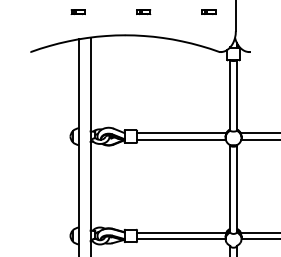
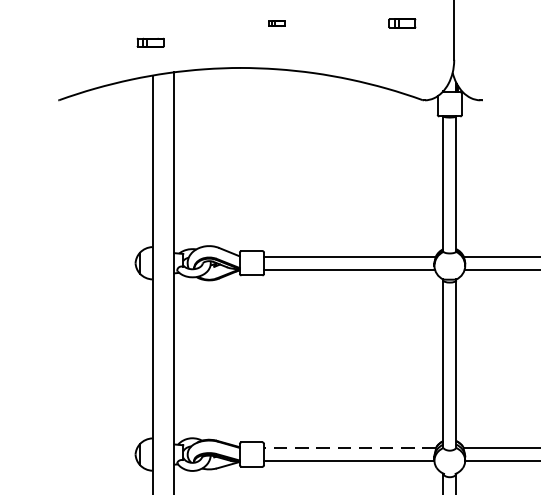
part: (77, 12) -> (149, 43), moved
part: (143, 12) -> (276, 24), size x0.6
line: (181, 232) -> (349, 447), solid -> dashed

